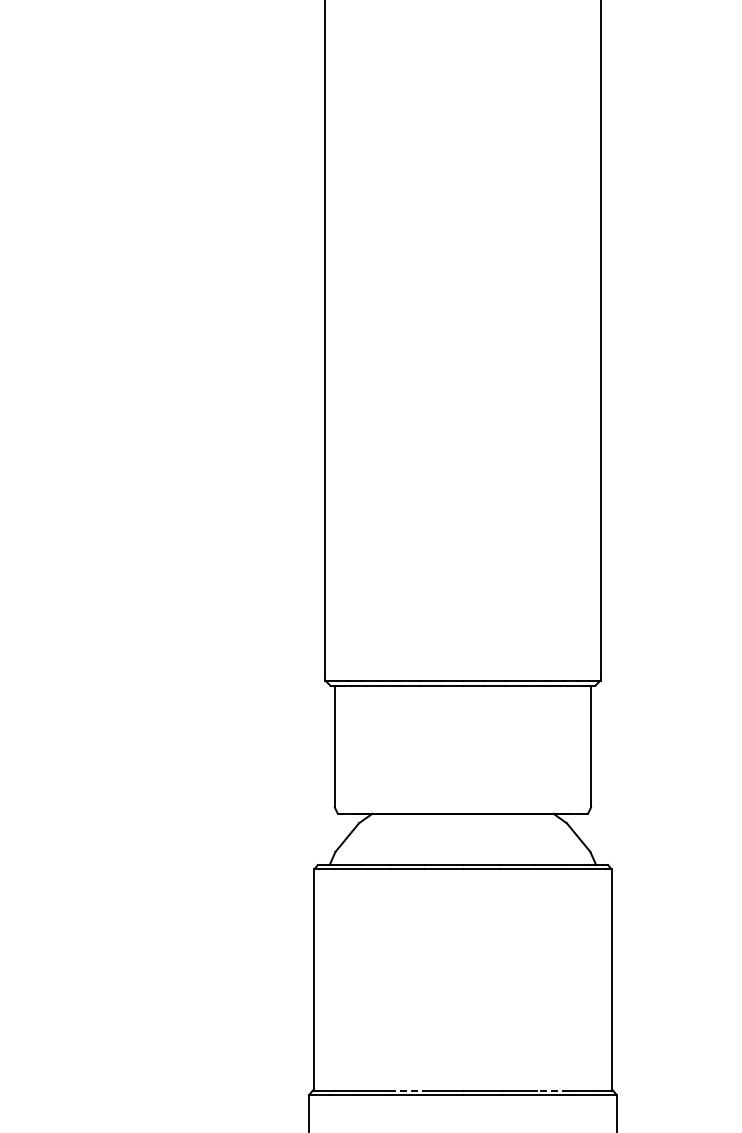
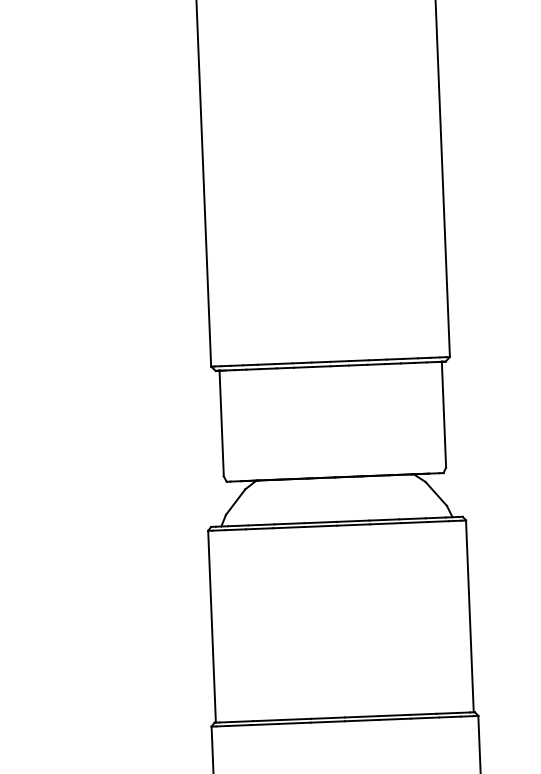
line: (406, 1090) -> (295, 719), dashed -> solid
line: (553, 1090) -> (423, 714), dashed -> solid

